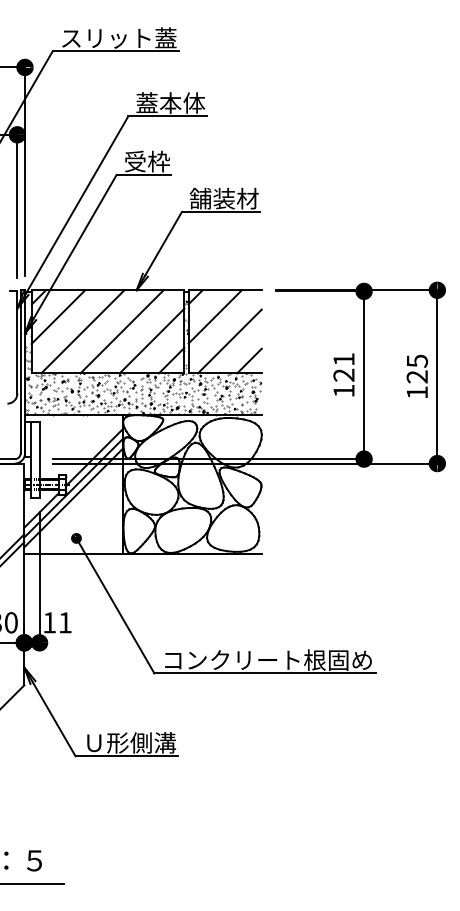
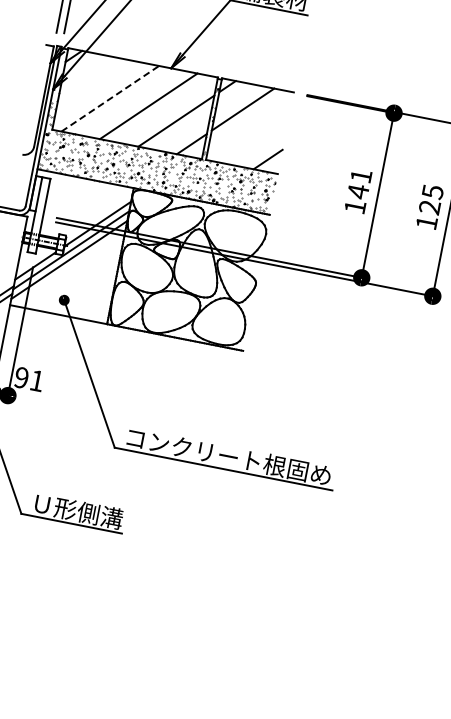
line: (58, 316) -> (89, 79), removed
line: (82, 331) -> (110, 98), solid -> dashed
line: (229, 341) -> (252, 136), removed
text: (343, 375) -> (357, 191), 121 -> 141
text: (49, 622) -> (21, 377), 11 -> 91

